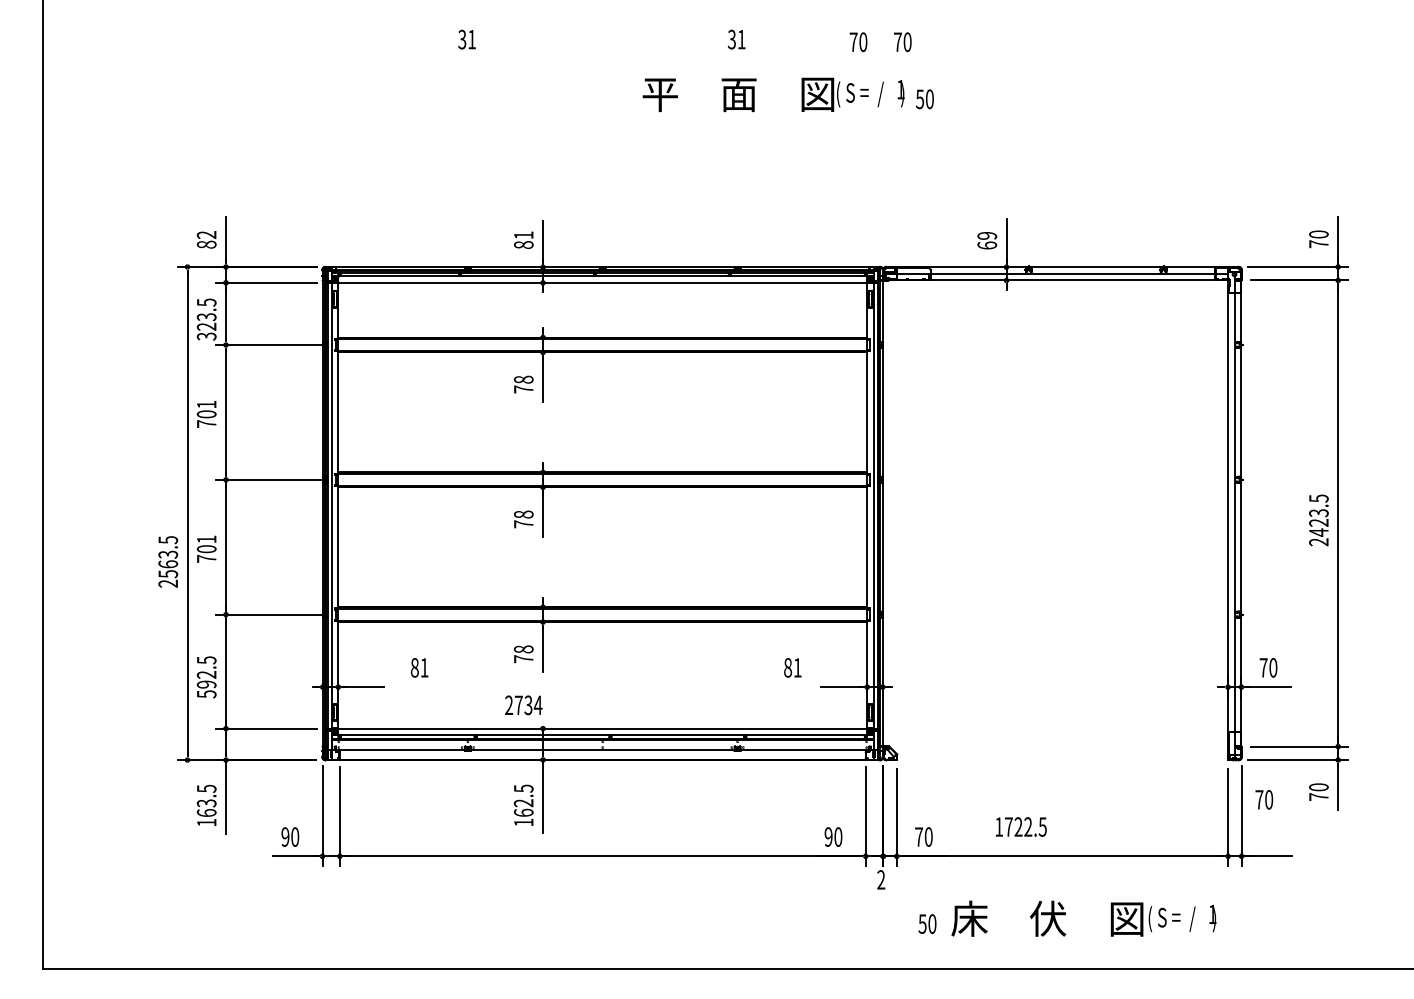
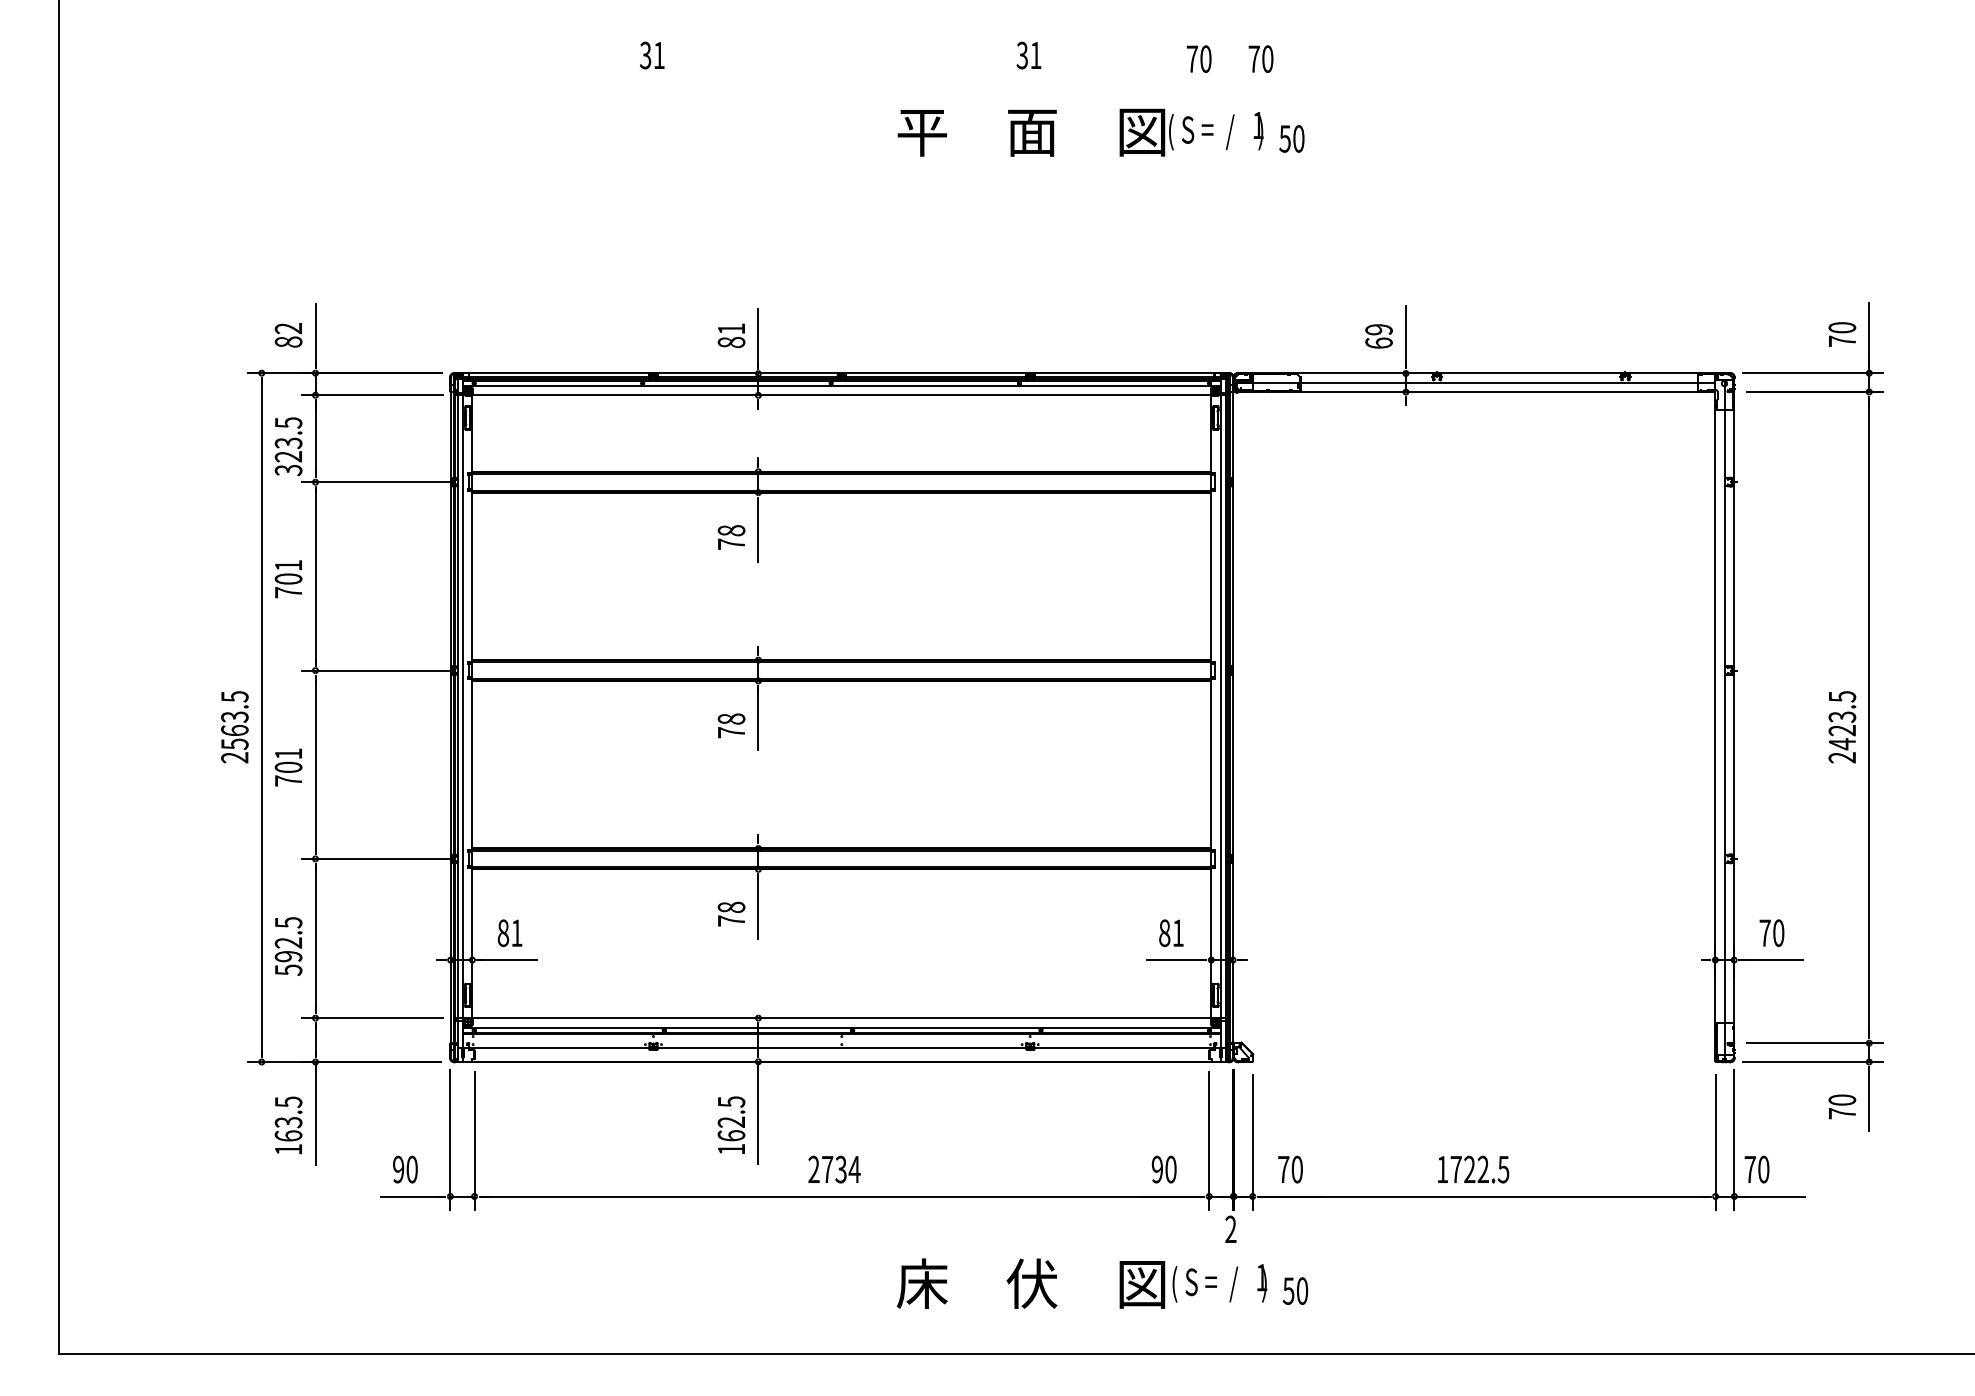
text: (168, 562) -> (234, 727), moved
text: (419, 667) -> (509, 932), moved
text: (792, 667) -> (1171, 932), moved
text: (523, 705) -> (834, 1169), moved
text: (1263, 799) -> (1756, 1169), moved
text: (1021, 826) -> (1473, 1169), moved
text: (1083, 918) -> (1081, 1283), moved

